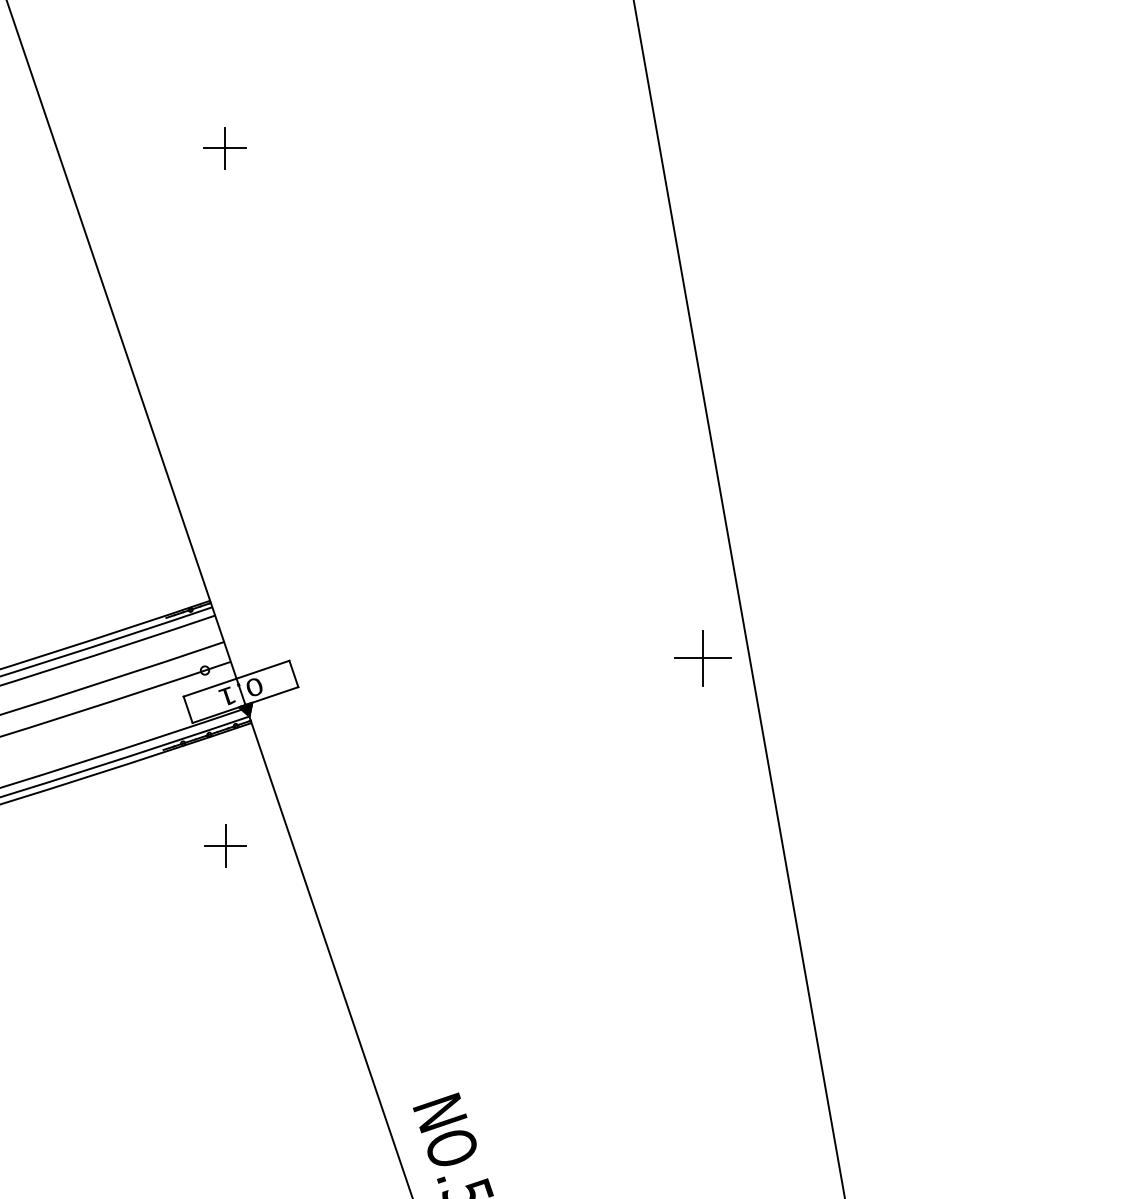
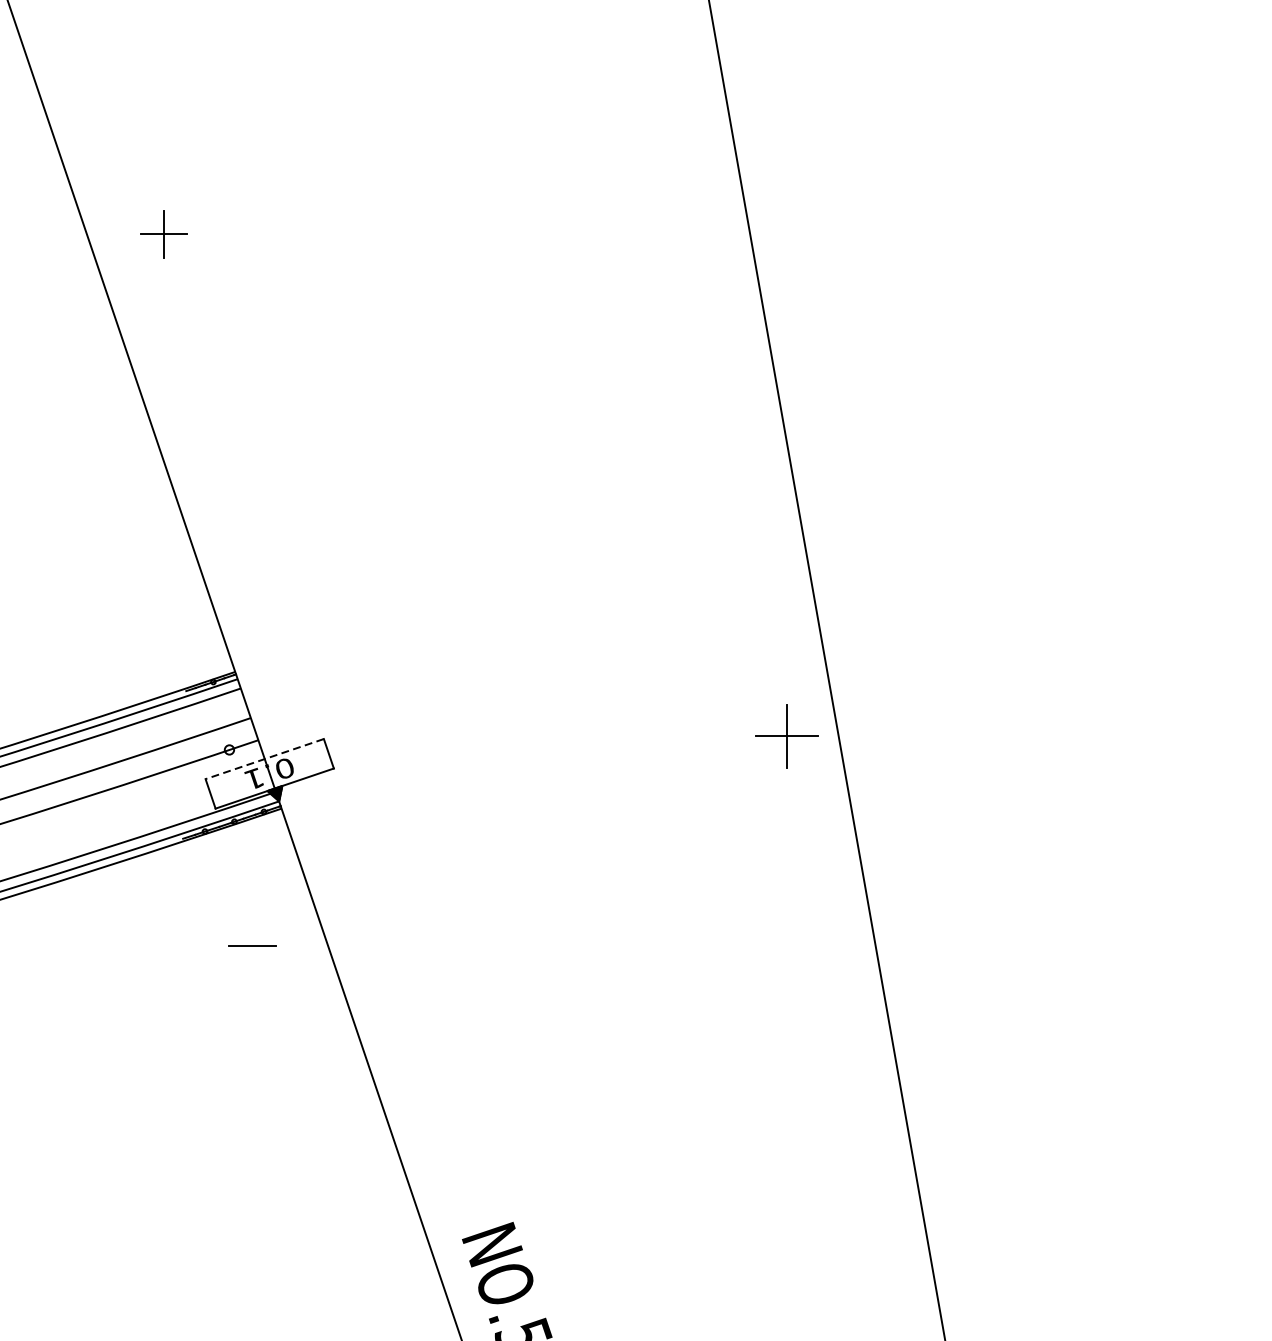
part: (224, 148) -> (162, 234), moved
line: (236, 678) -> (264, 758), solid -> dashed
line: (225, 846) -> (252, 946), removed

